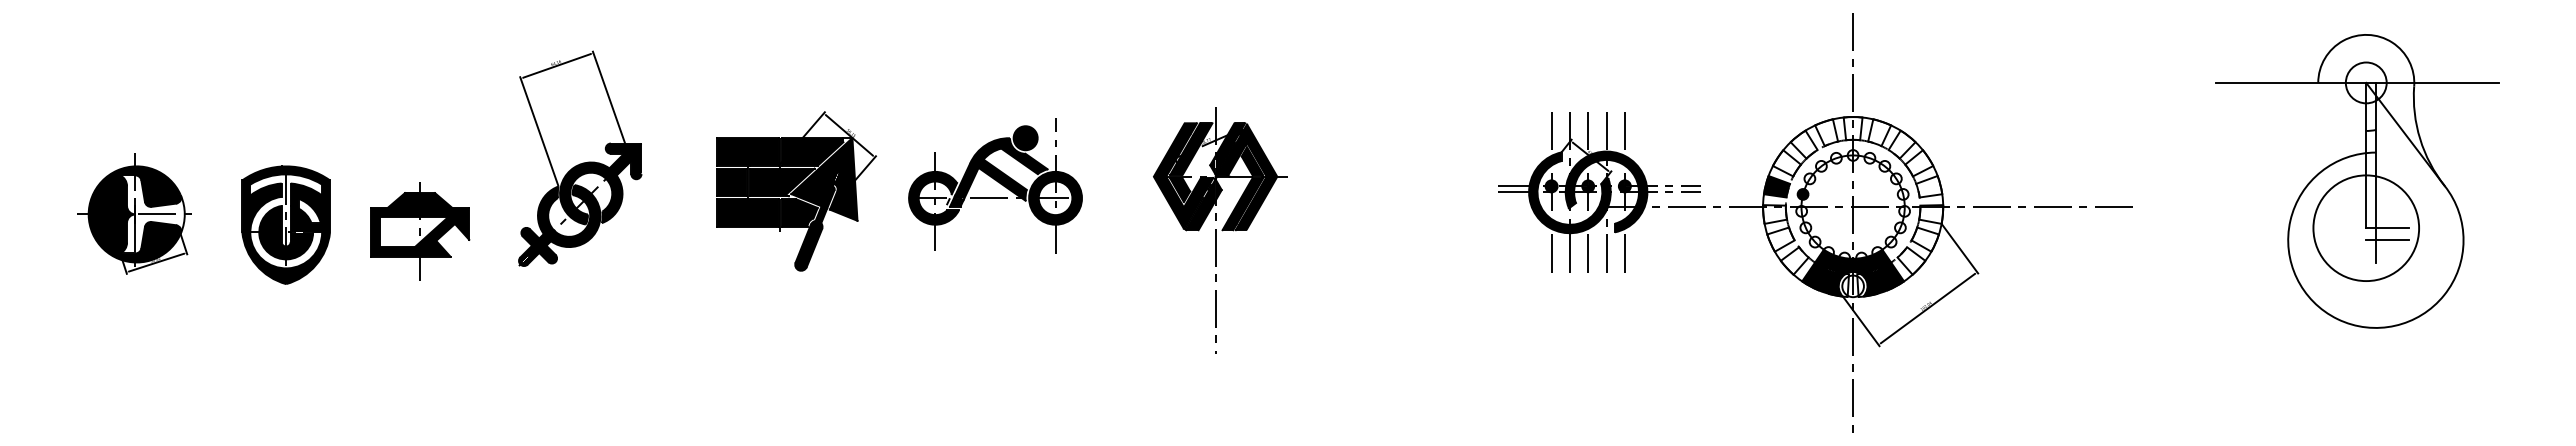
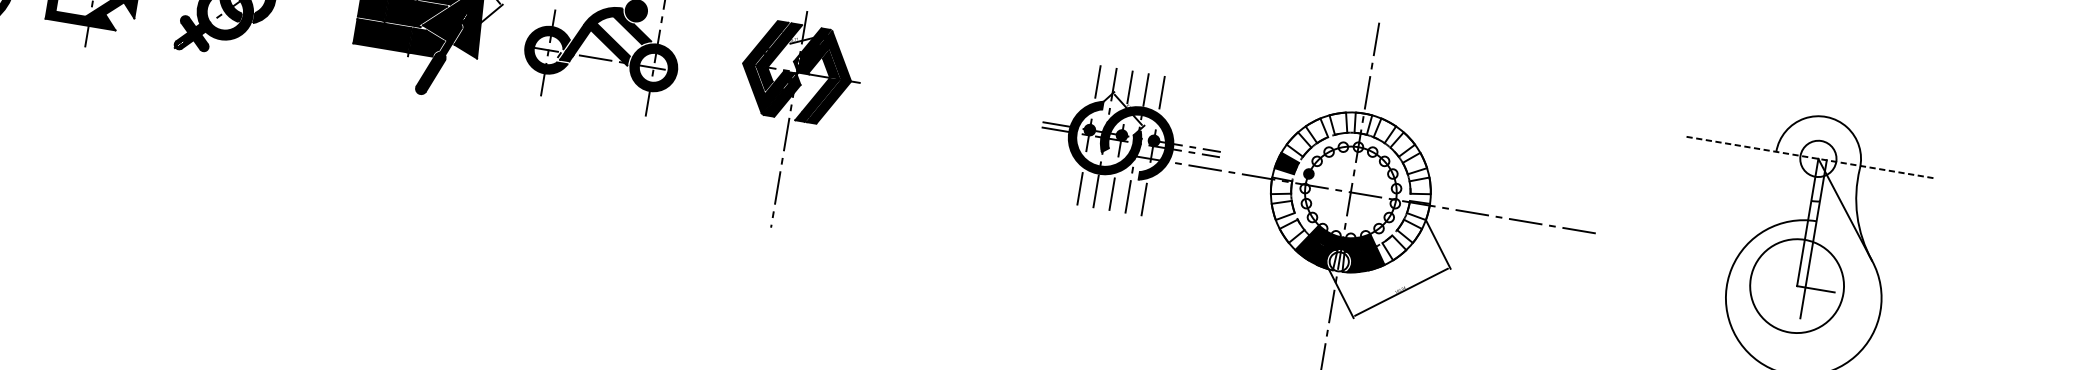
line: (2357, 82) -> (1810, 157), solid -> dashed
line: (2387, 240) -> (1813, 299), removed

